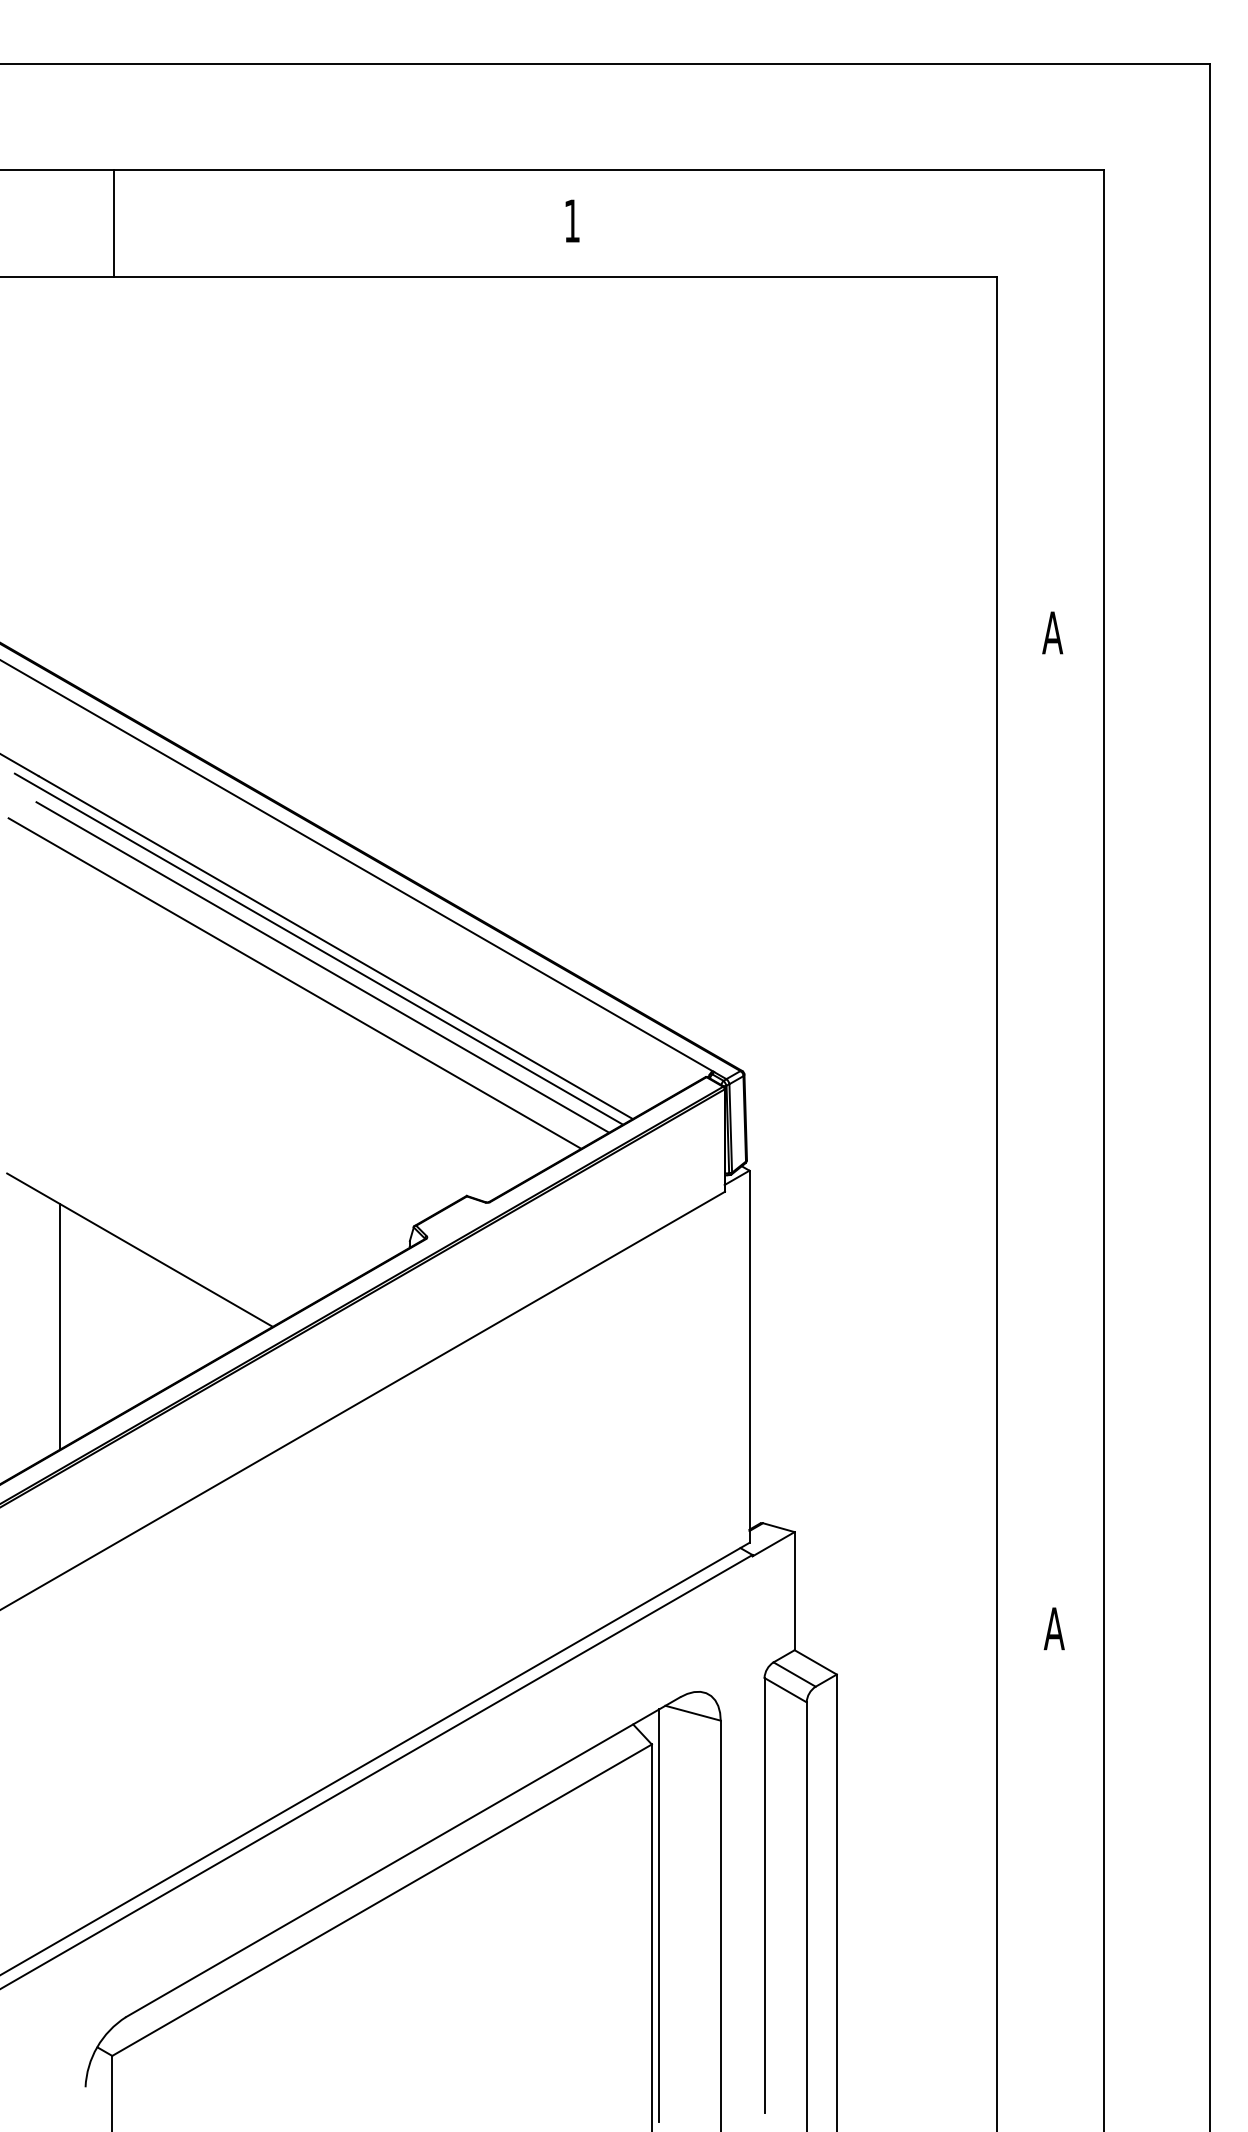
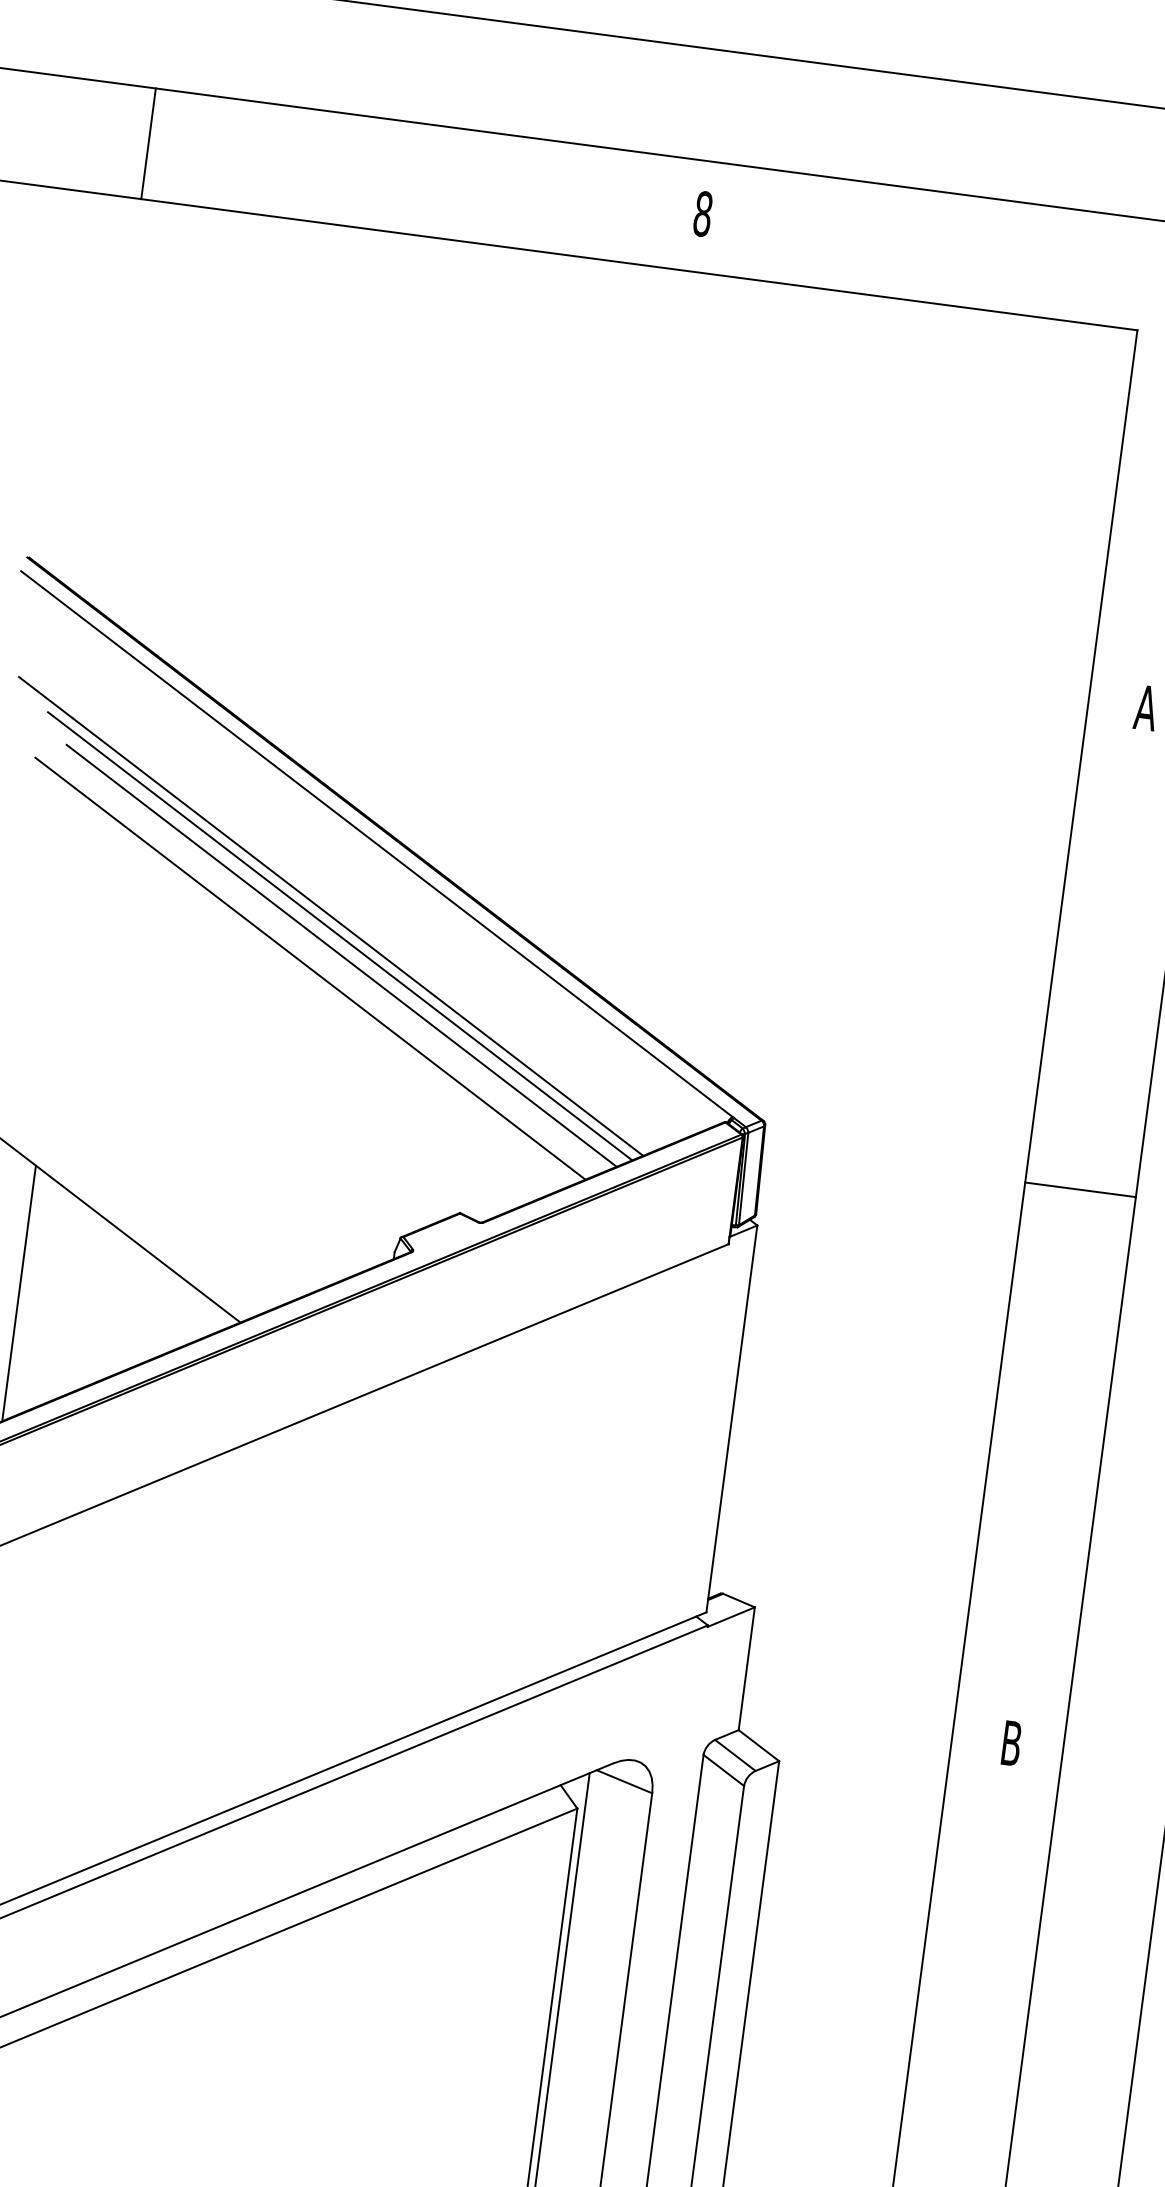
text: (572, 221) -> (703, 214), 1 -> 8
line: (114, 223) -> (148, 143), moved
line: (1050, 1096) -> (1080, 1189), added
text: (1053, 1628) -> (1010, 1742), A -> B

